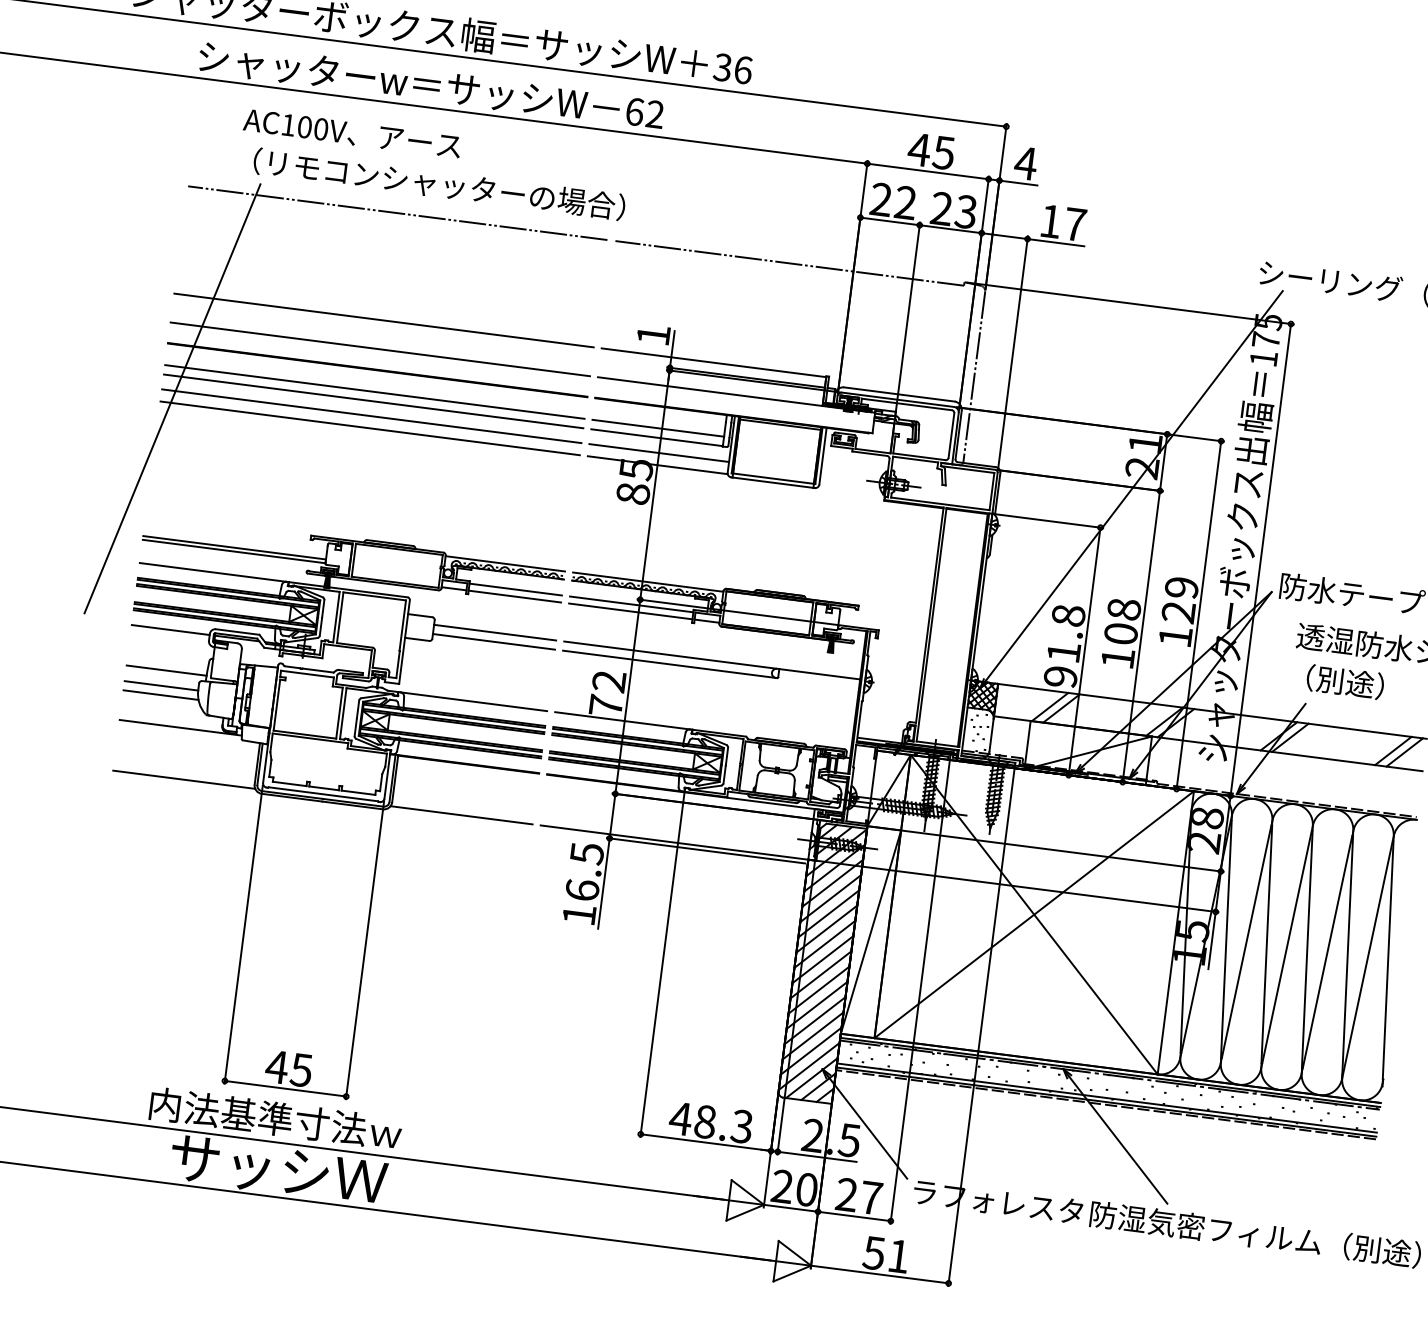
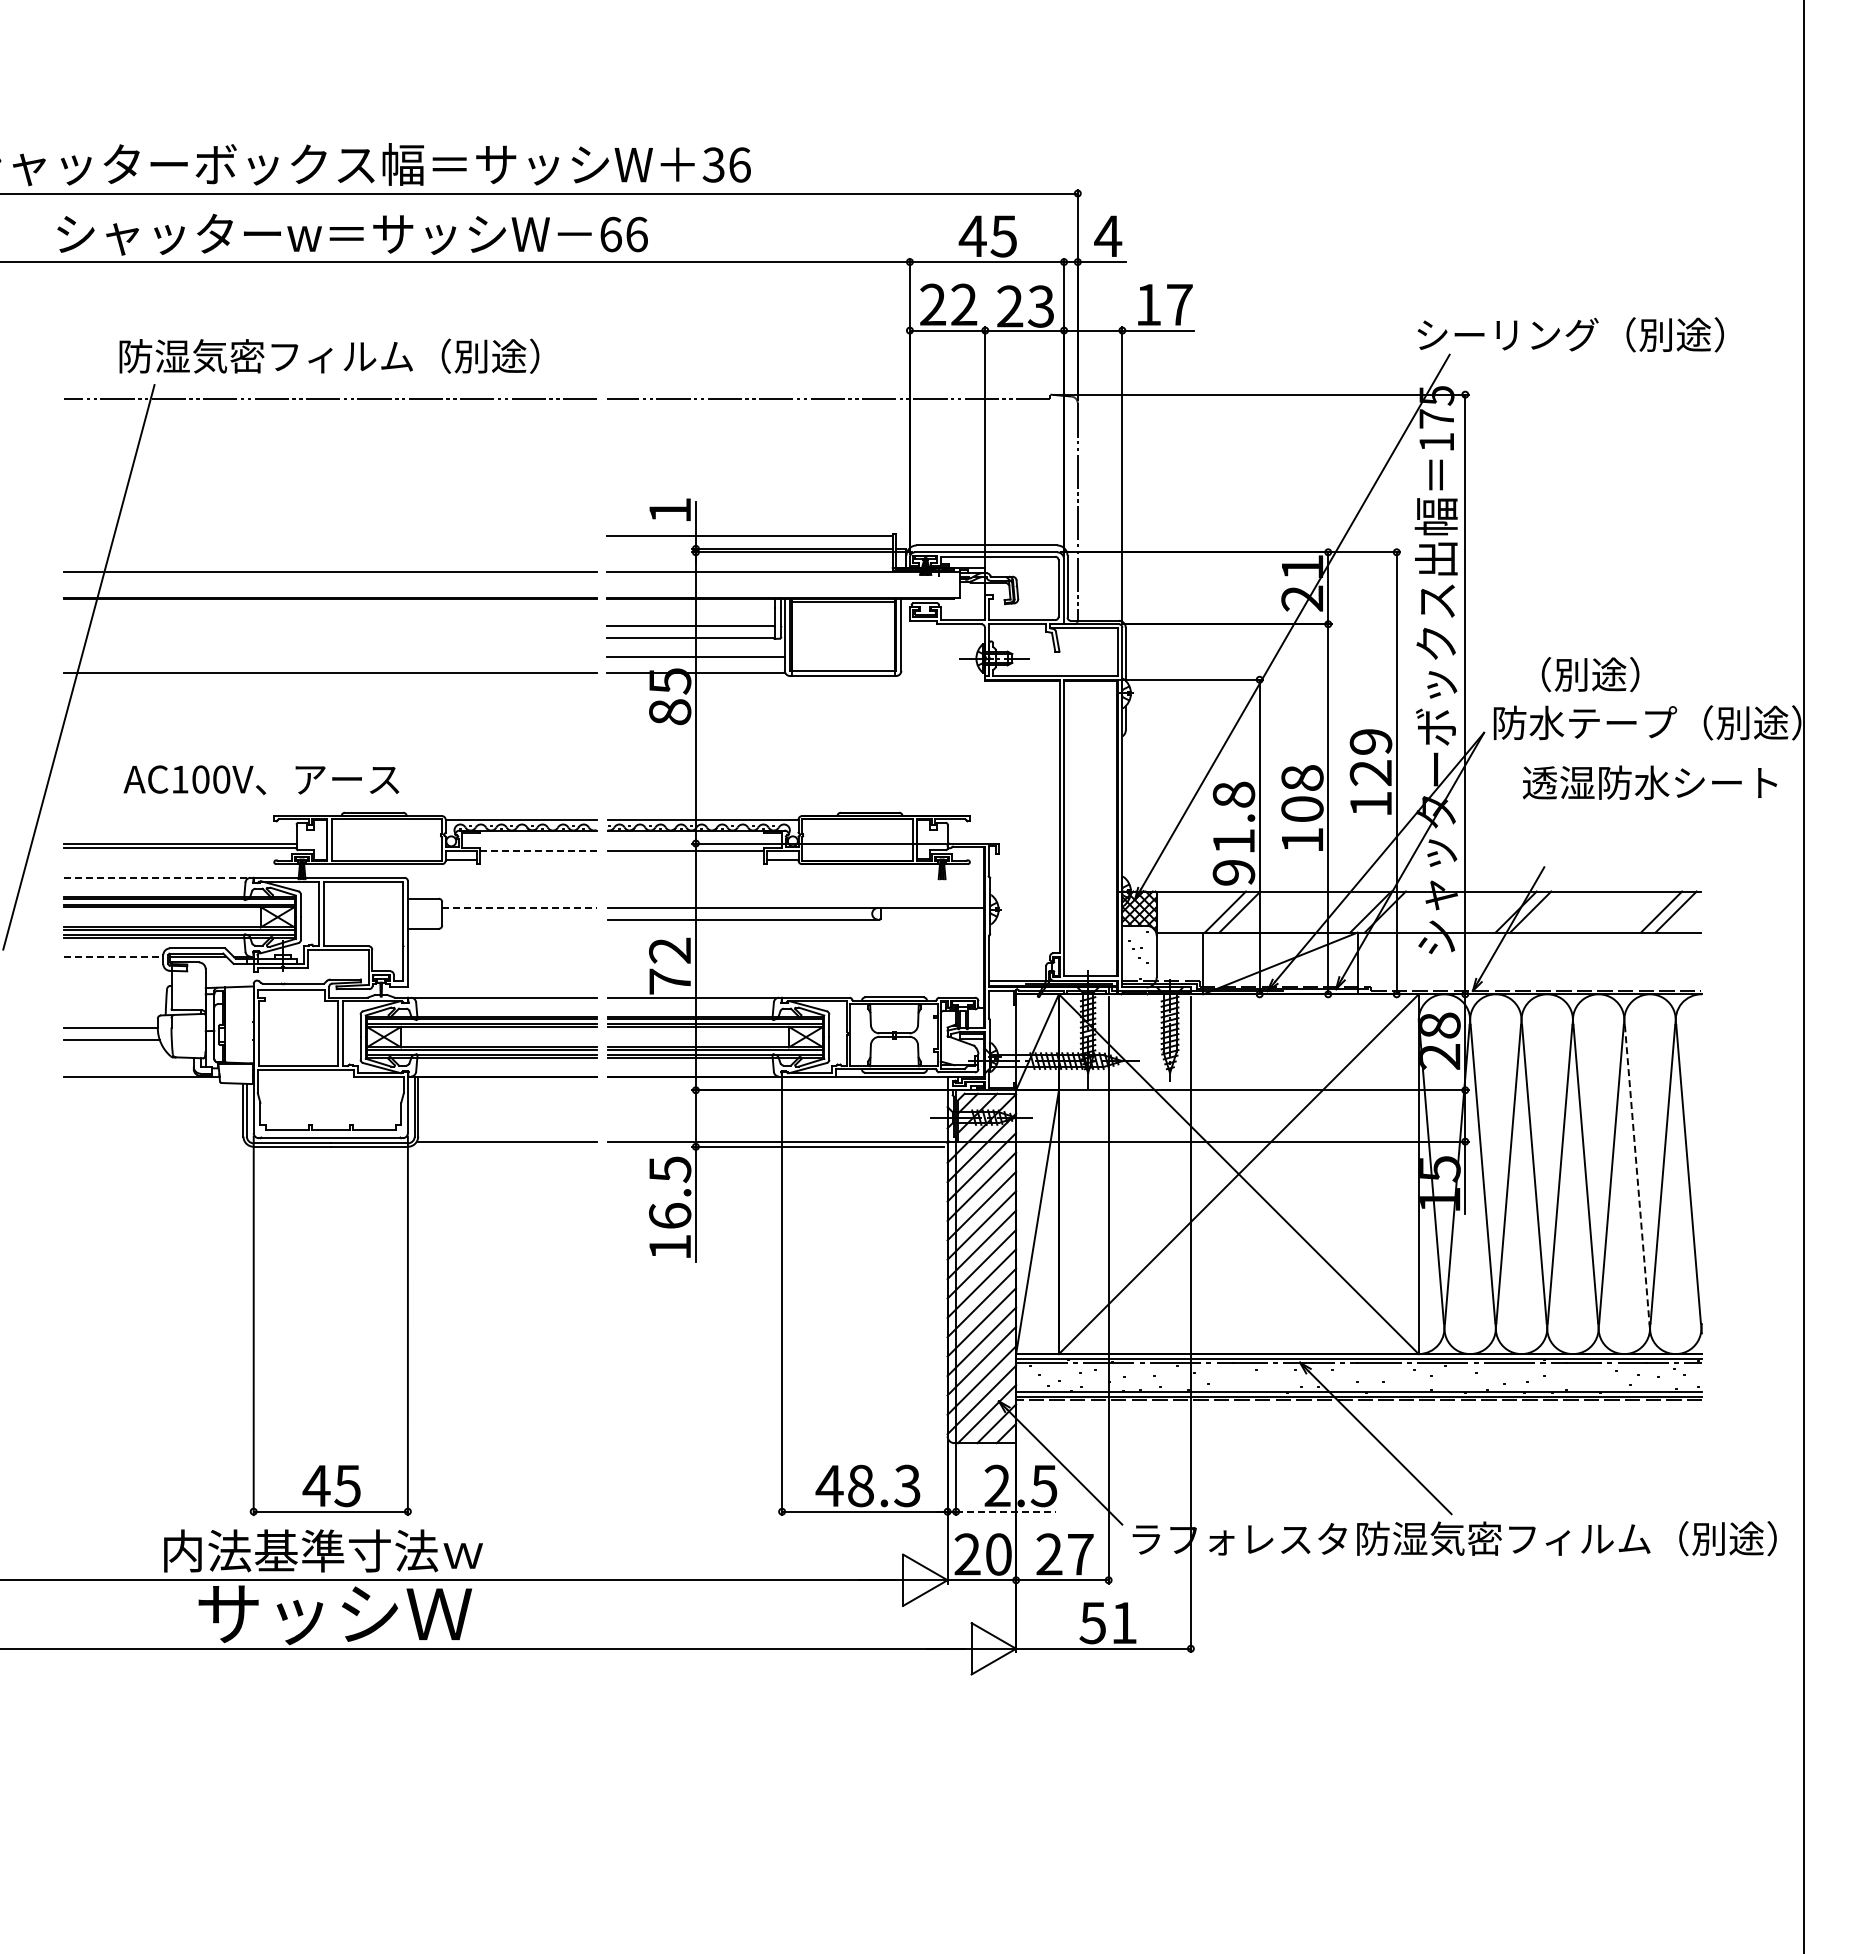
text: (654, 114) -> (636, 234), 62 -> 66
text: (352, 133) -> (261, 779), moved
text: (430, 182) -> (366, 355), （リモコンシャッターの場合） -> 防湿気密フィルム（別途）
line: (383, 320) -> (330, 535), removed
line: (374, 392) -> (330, 626), removed
line: (373, 401) -> (330, 638), removed
line: (371, 416) -> (330, 657), removed
line: (213, 572) -> (158, 877), solid -> dashed
line: (515, 589) -> (538, 850), solid -> dashed
line: (514, 596) -> (538, 859), removed
line: (630, 611) -> (685, 859), removed
line: (171, 630) -> (114, 956), solid -> dashed
line: (495, 632) -> (519, 907), solid -> dashed
line: (493, 641) -> (519, 919), removed
line: (166, 670) -> (114, 1008), removed
text: (1345, 682) -> (1590, 674), moved
line: (184, 779) -> (154, 1141), removed
line: (1347, 957) -> (1637, 1177), solid -> dashed
line: (817, 1156) -> (1006, 1511), solid -> dashed

